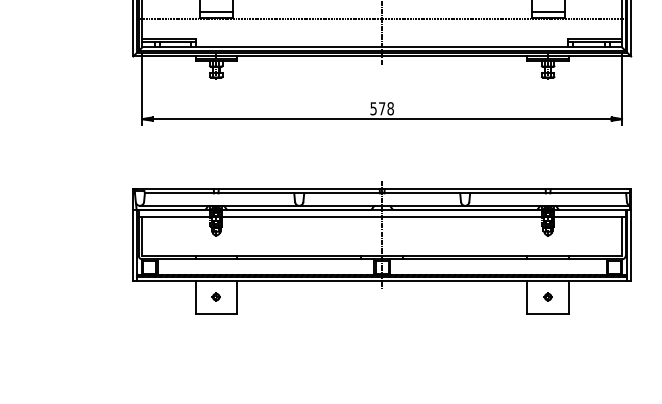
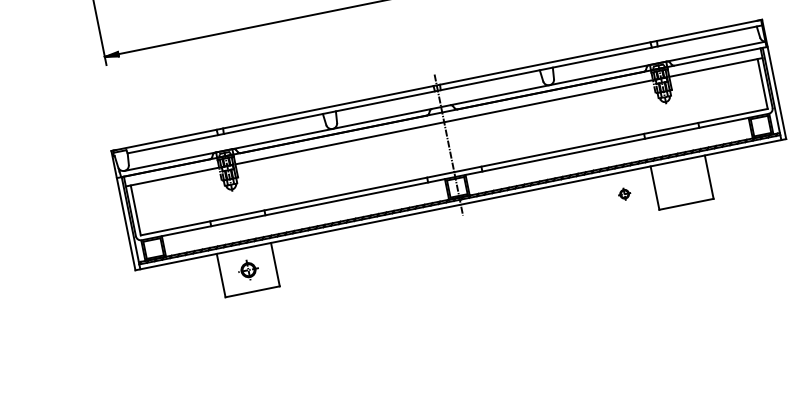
part: (215, 296) -> (247, 269), size x1.6
part: (547, 296) -> (623, 193), moved

